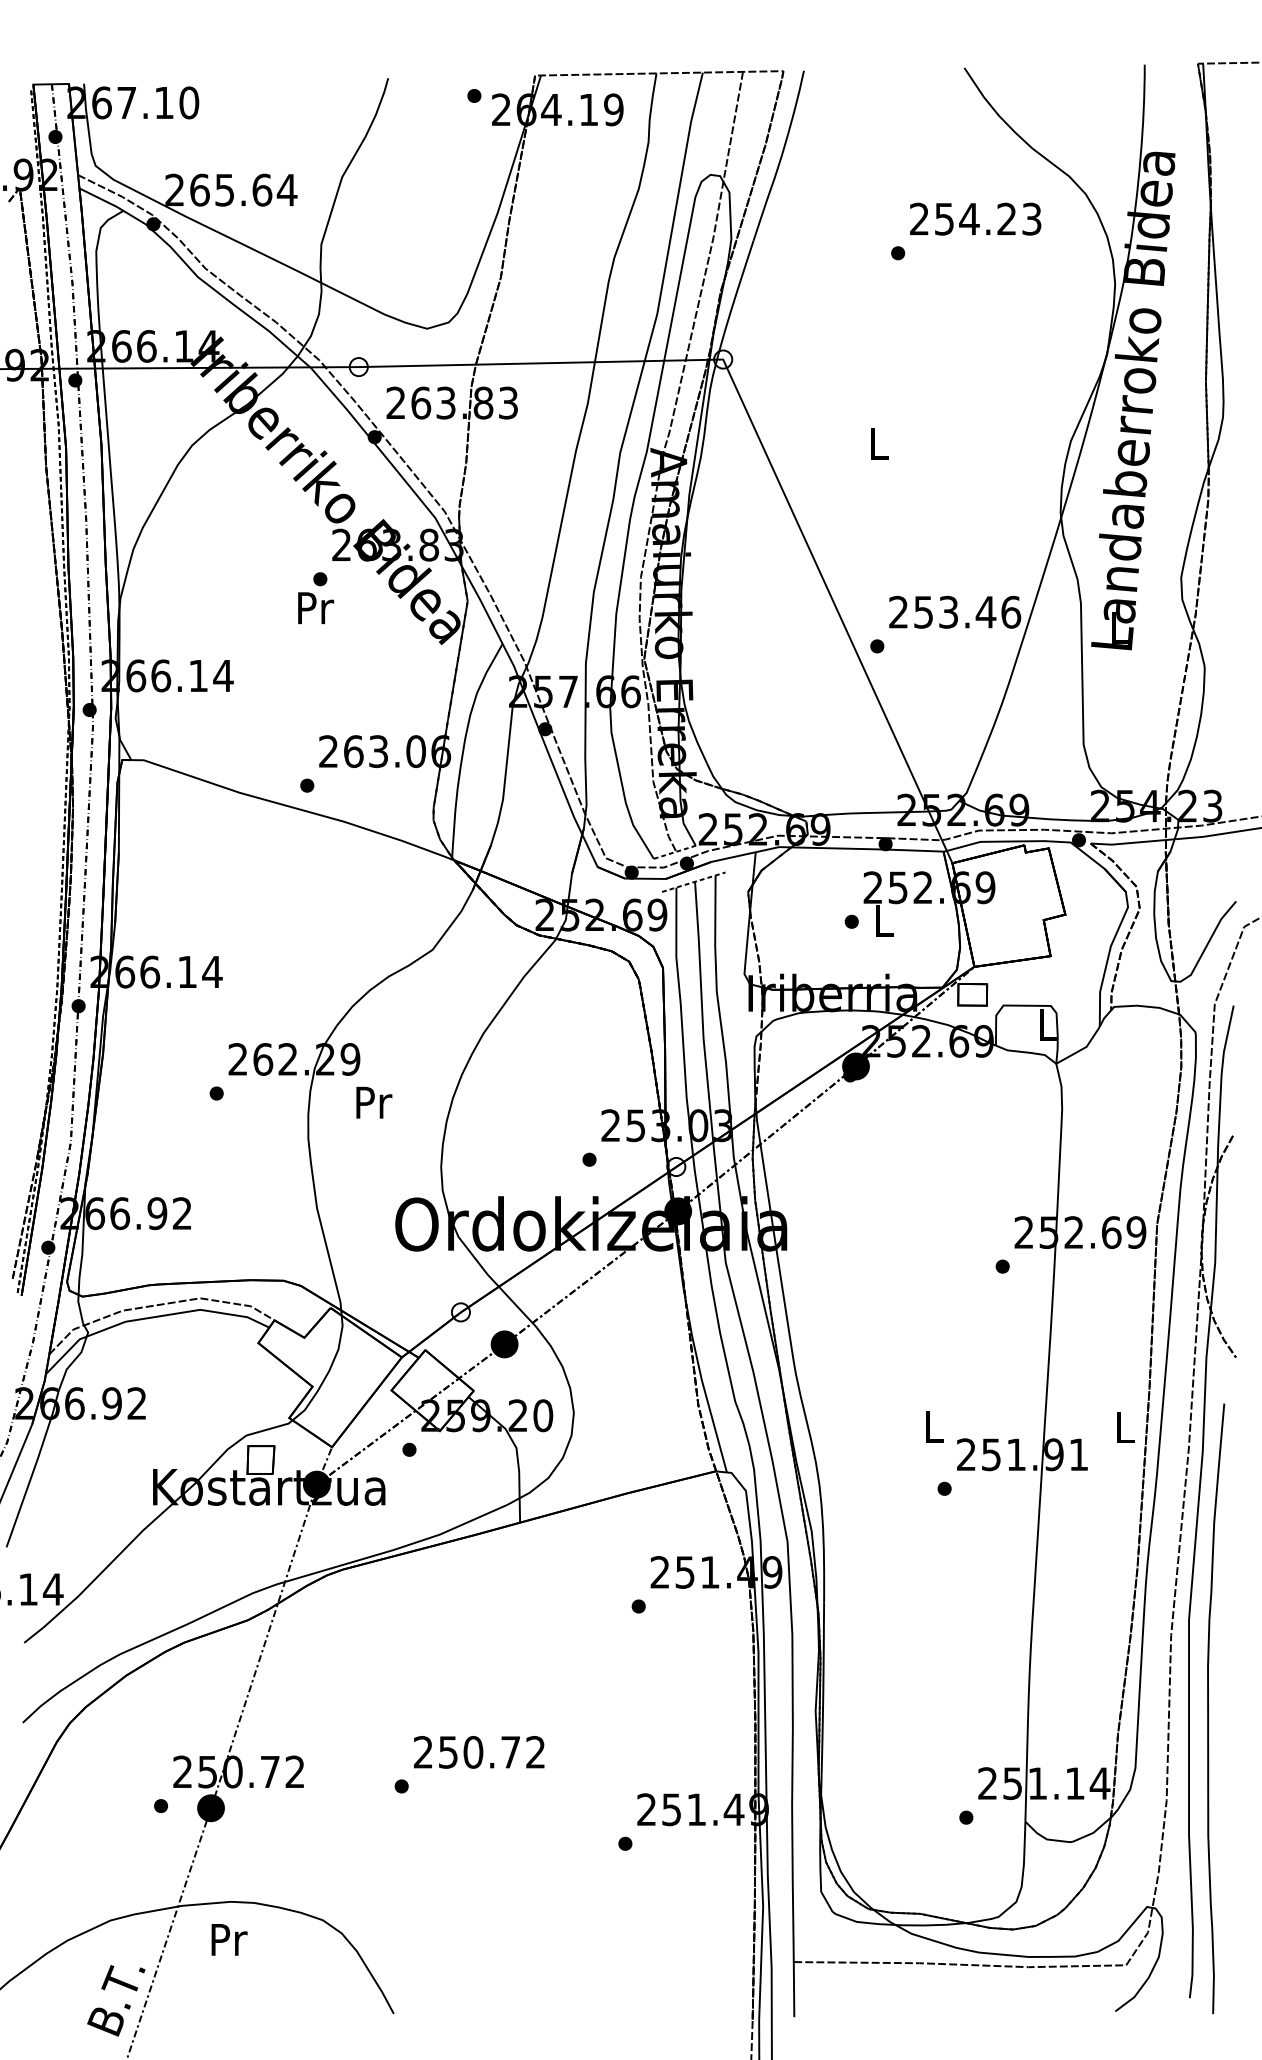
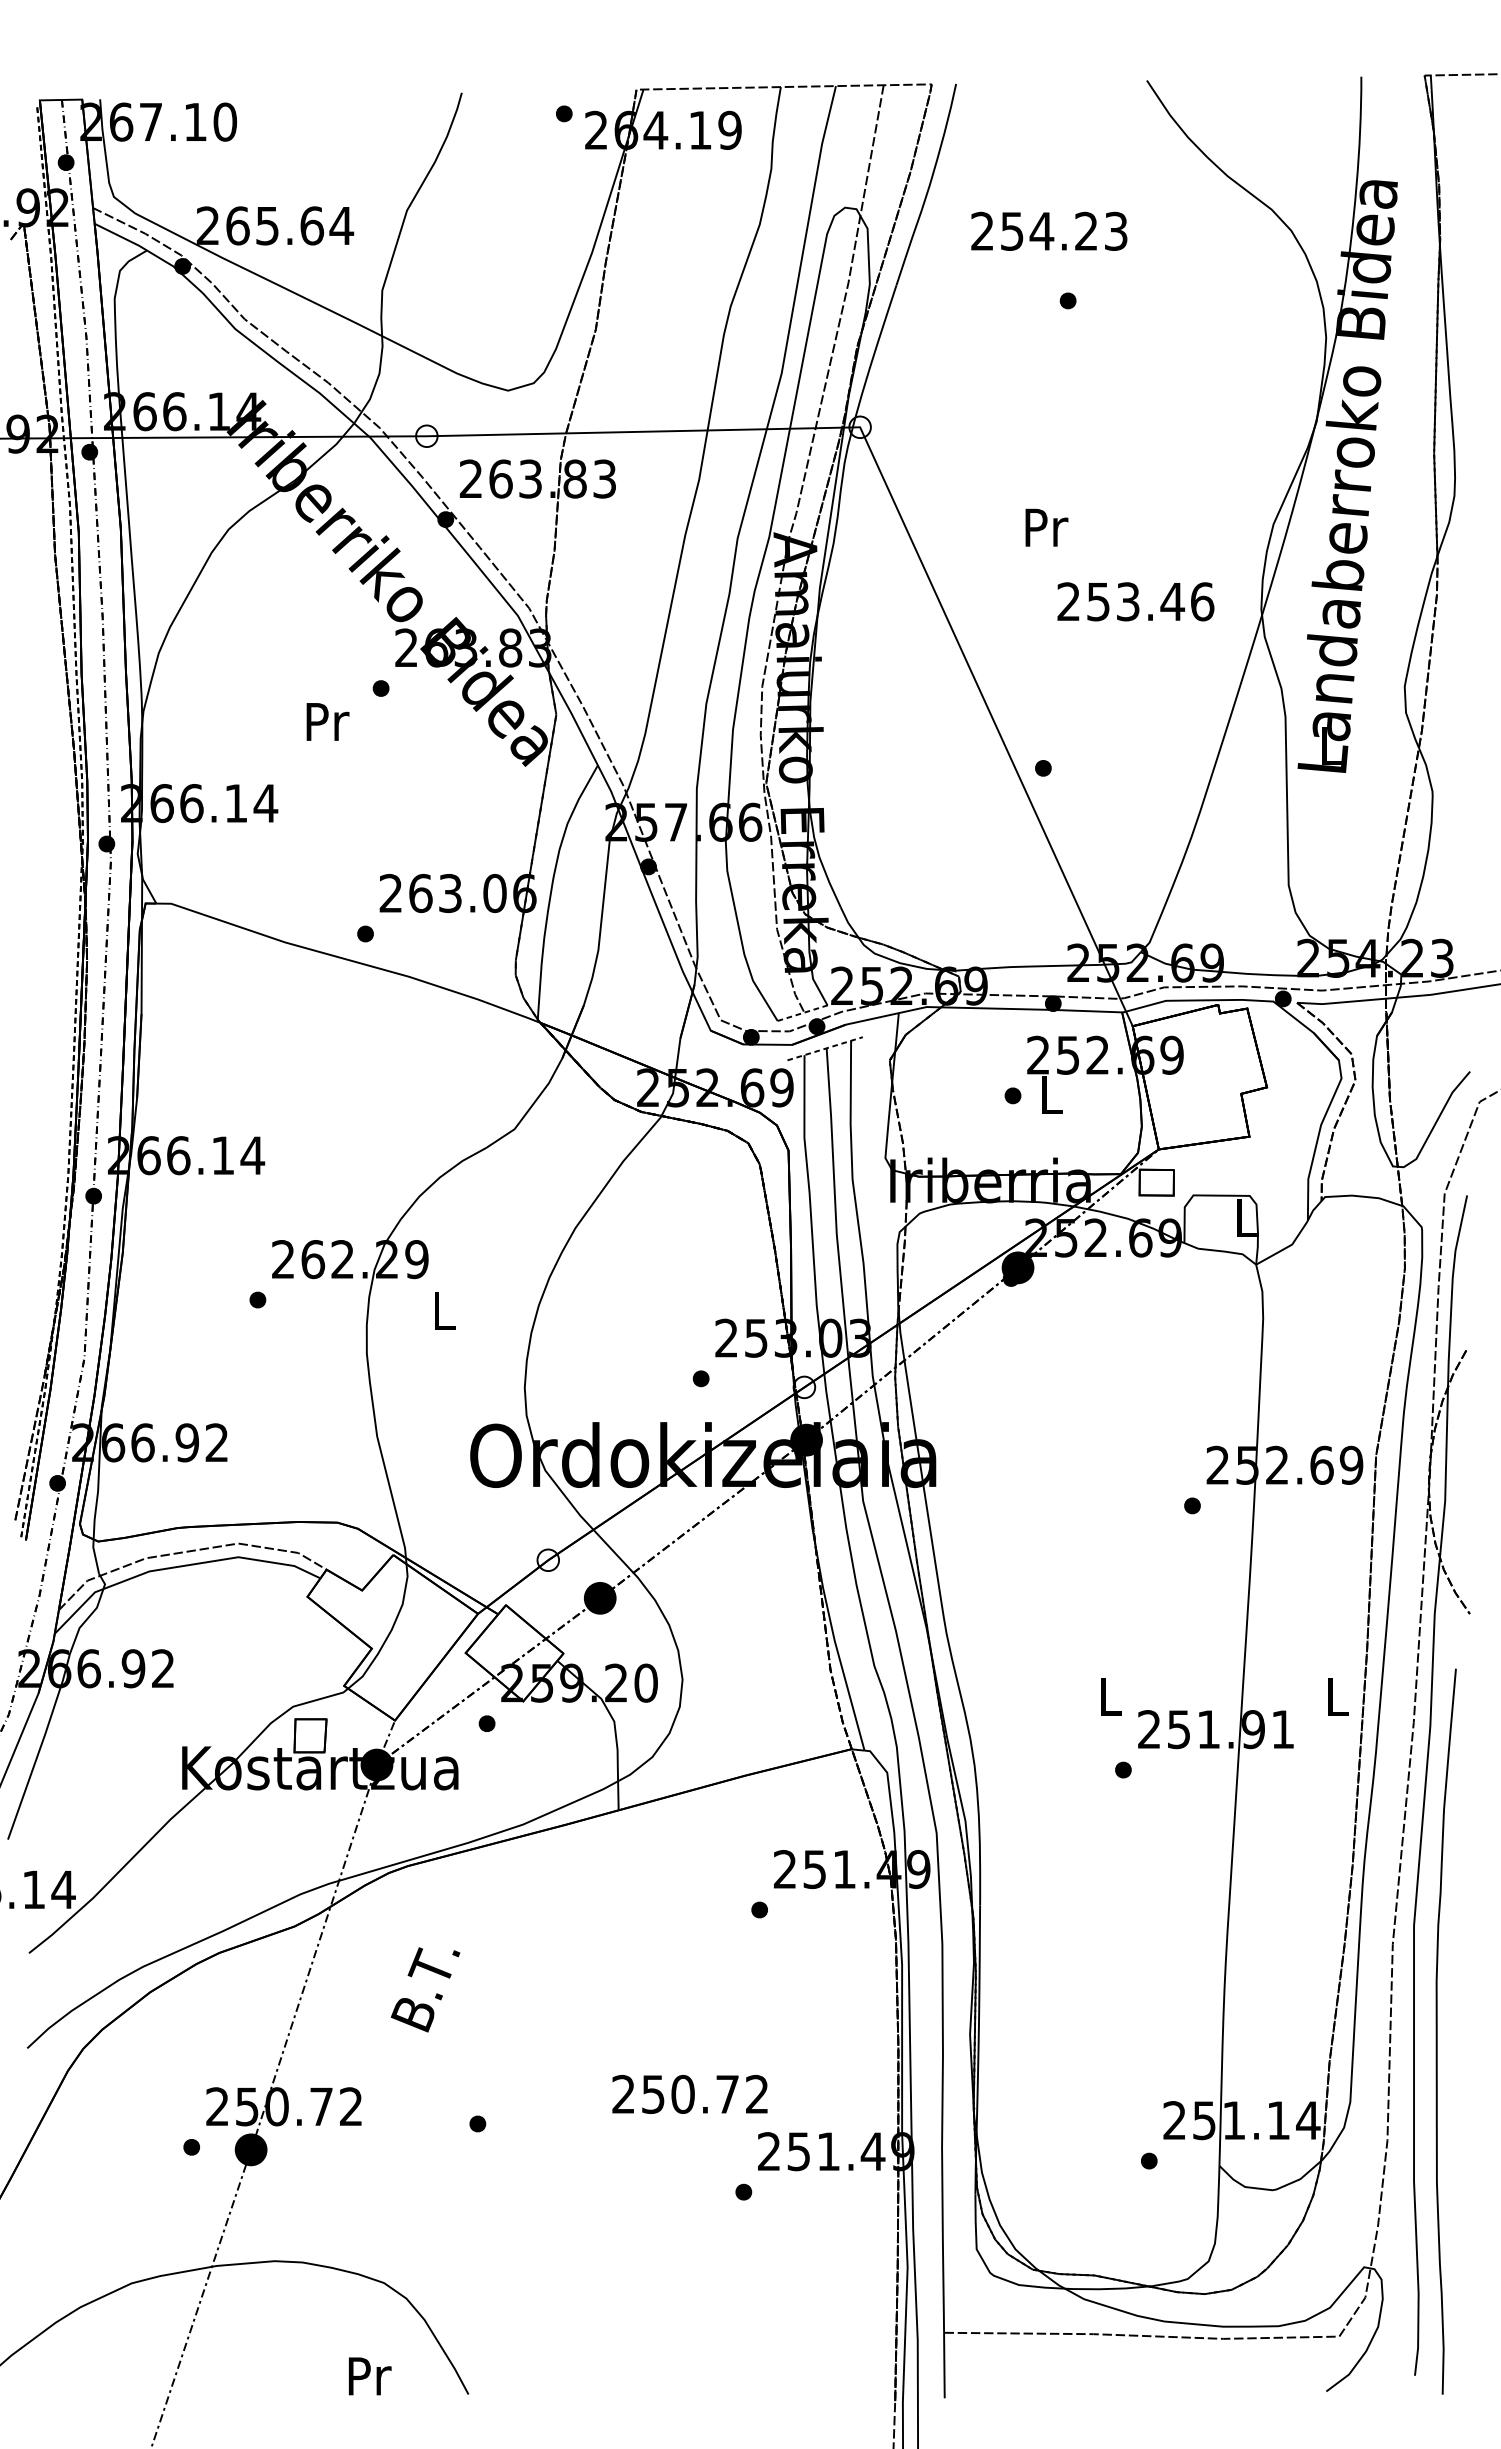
text: (975, 218) -> (1049, 230), moved
text: (879, 443) -> (1046, 527), L -> Pr
text: (315, 607) -> (327, 721), moved
text: (954, 612) -> (1135, 601), moved
text: (374, 1102) -> (445, 1310), Pr -> L
text: (478, 1751) -> (689, 2093), moved
text: (229, 1939) -> (370, 2376), moved
text: (116, 2000) -> (425, 1989), moved

